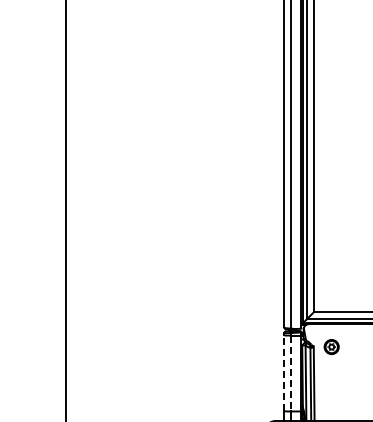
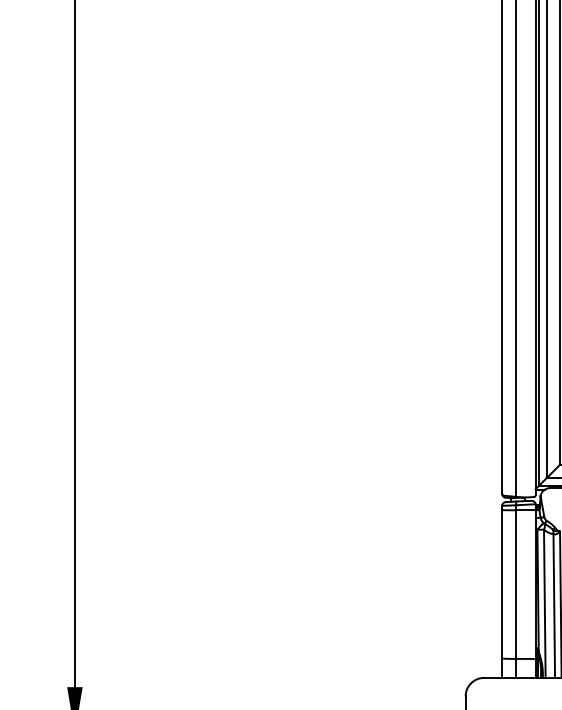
line: (284, 373) -> (502, 584), dashed -> solid
line: (291, 373) -> (516, 584), dashed -> solid

